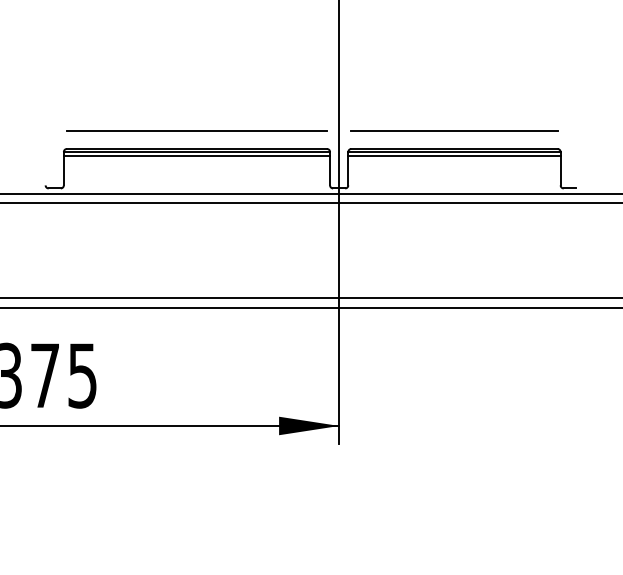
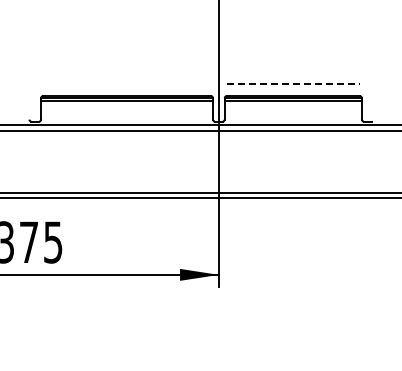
line: (197, 131) -> (127, 84), removed
line: (454, 131) -> (293, 84), solid -> dashed

